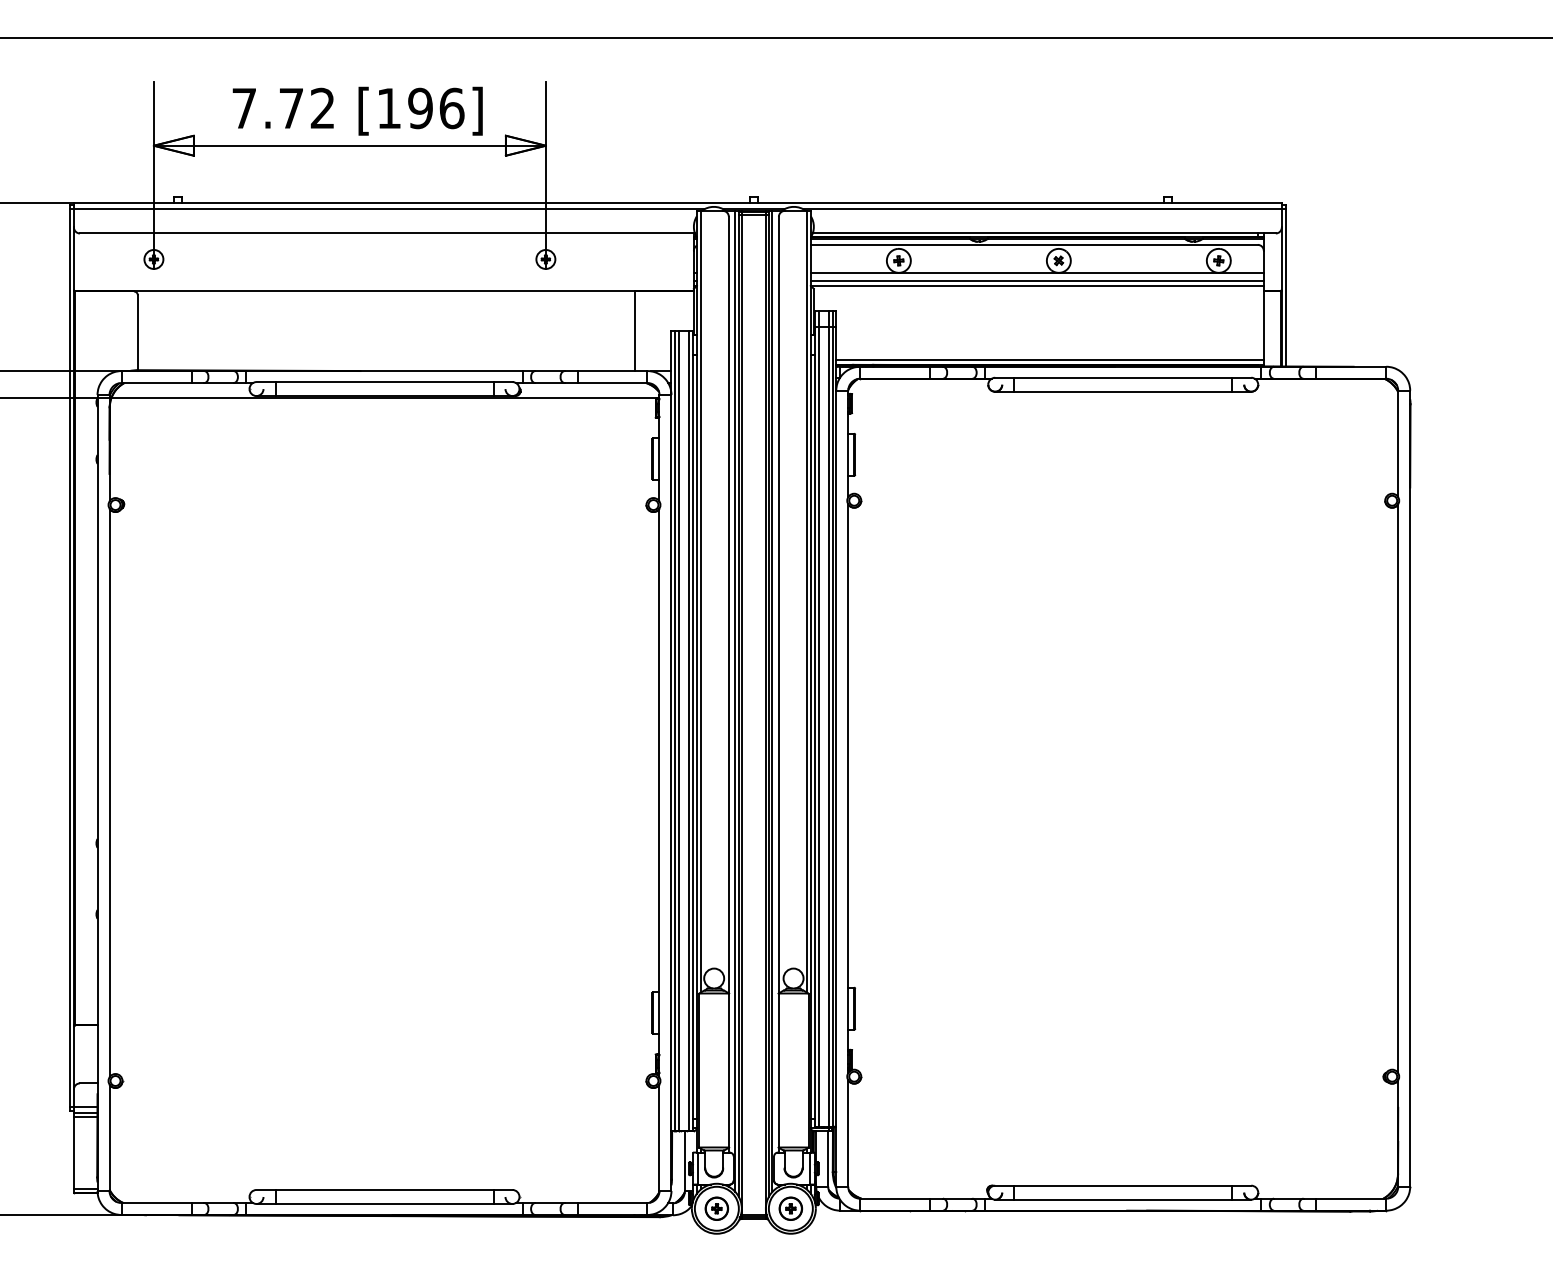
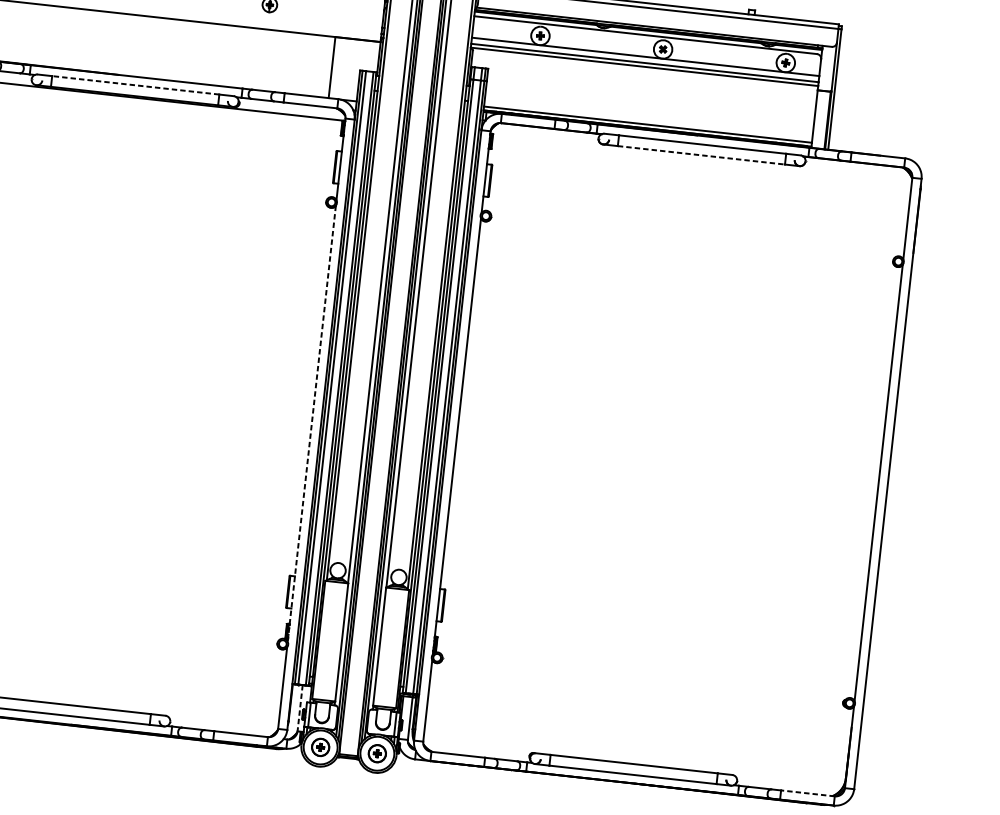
line: (384, 382) -> (135, 85), solid -> dashed
line: (1123, 391) -> (701, 155), solid -> dashed
line: (659, 793) -> (311, 424), solid -> dashed
line: (684, 1161) -> (299, 708), solid -> dashed
line: (1351, 1198) -> (808, 793), solid -> dashed

